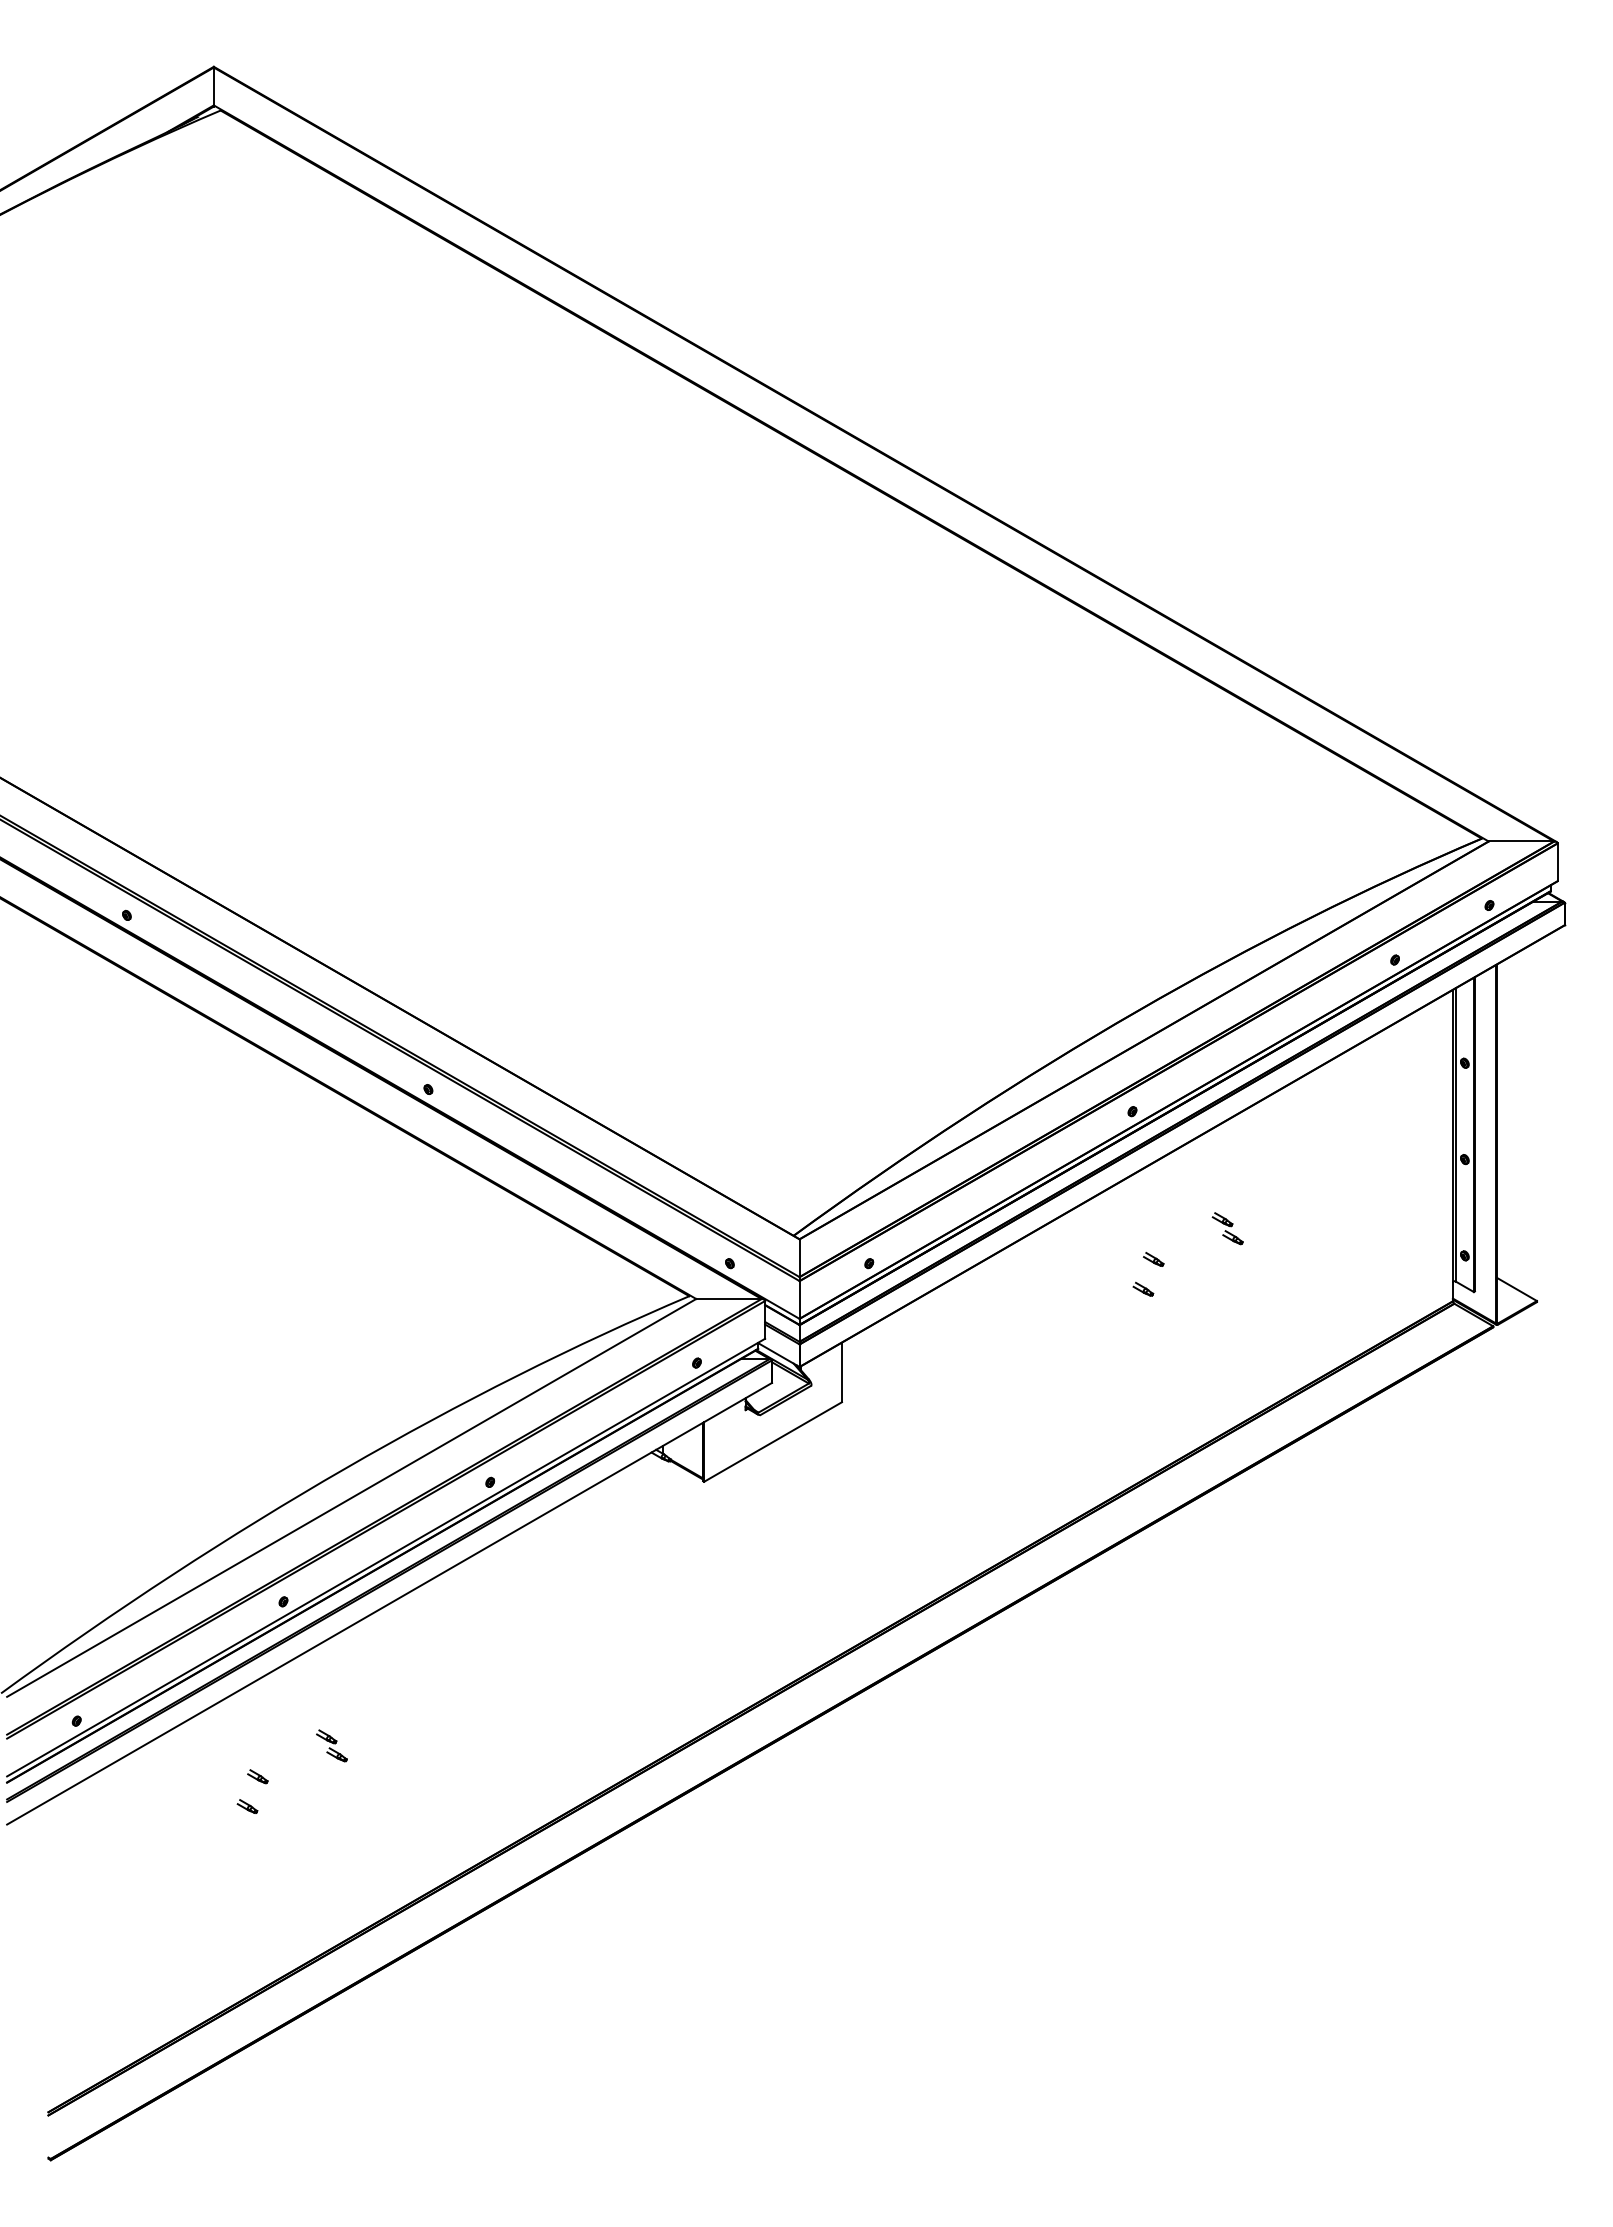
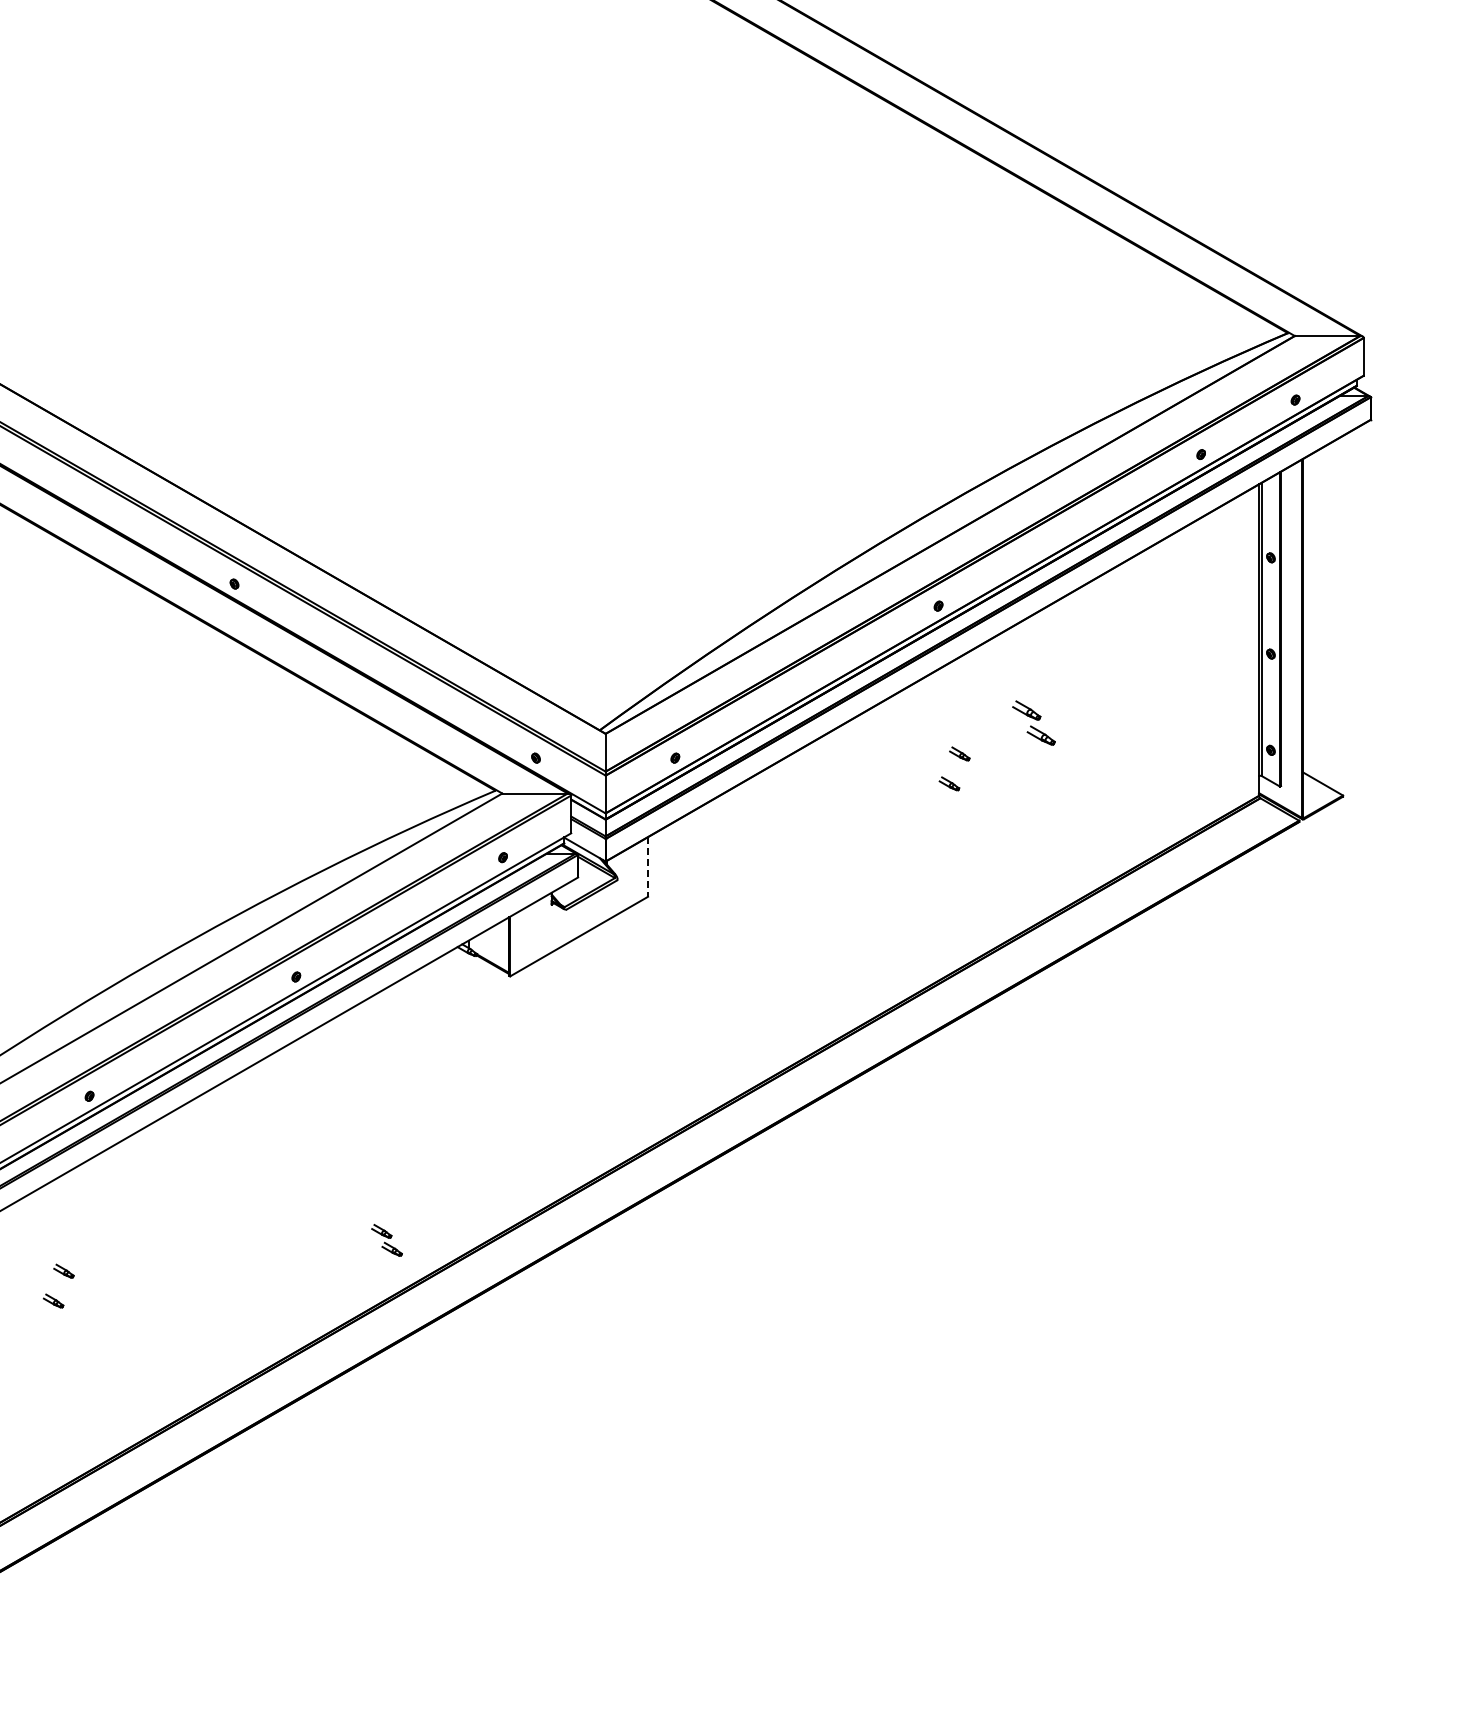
part: (1227, 1228) -> (1033, 723), size x1.4
line: (841, 1372) -> (647, 867), solid -> dashed
part: (331, 1745) -> (386, 1240), moved

